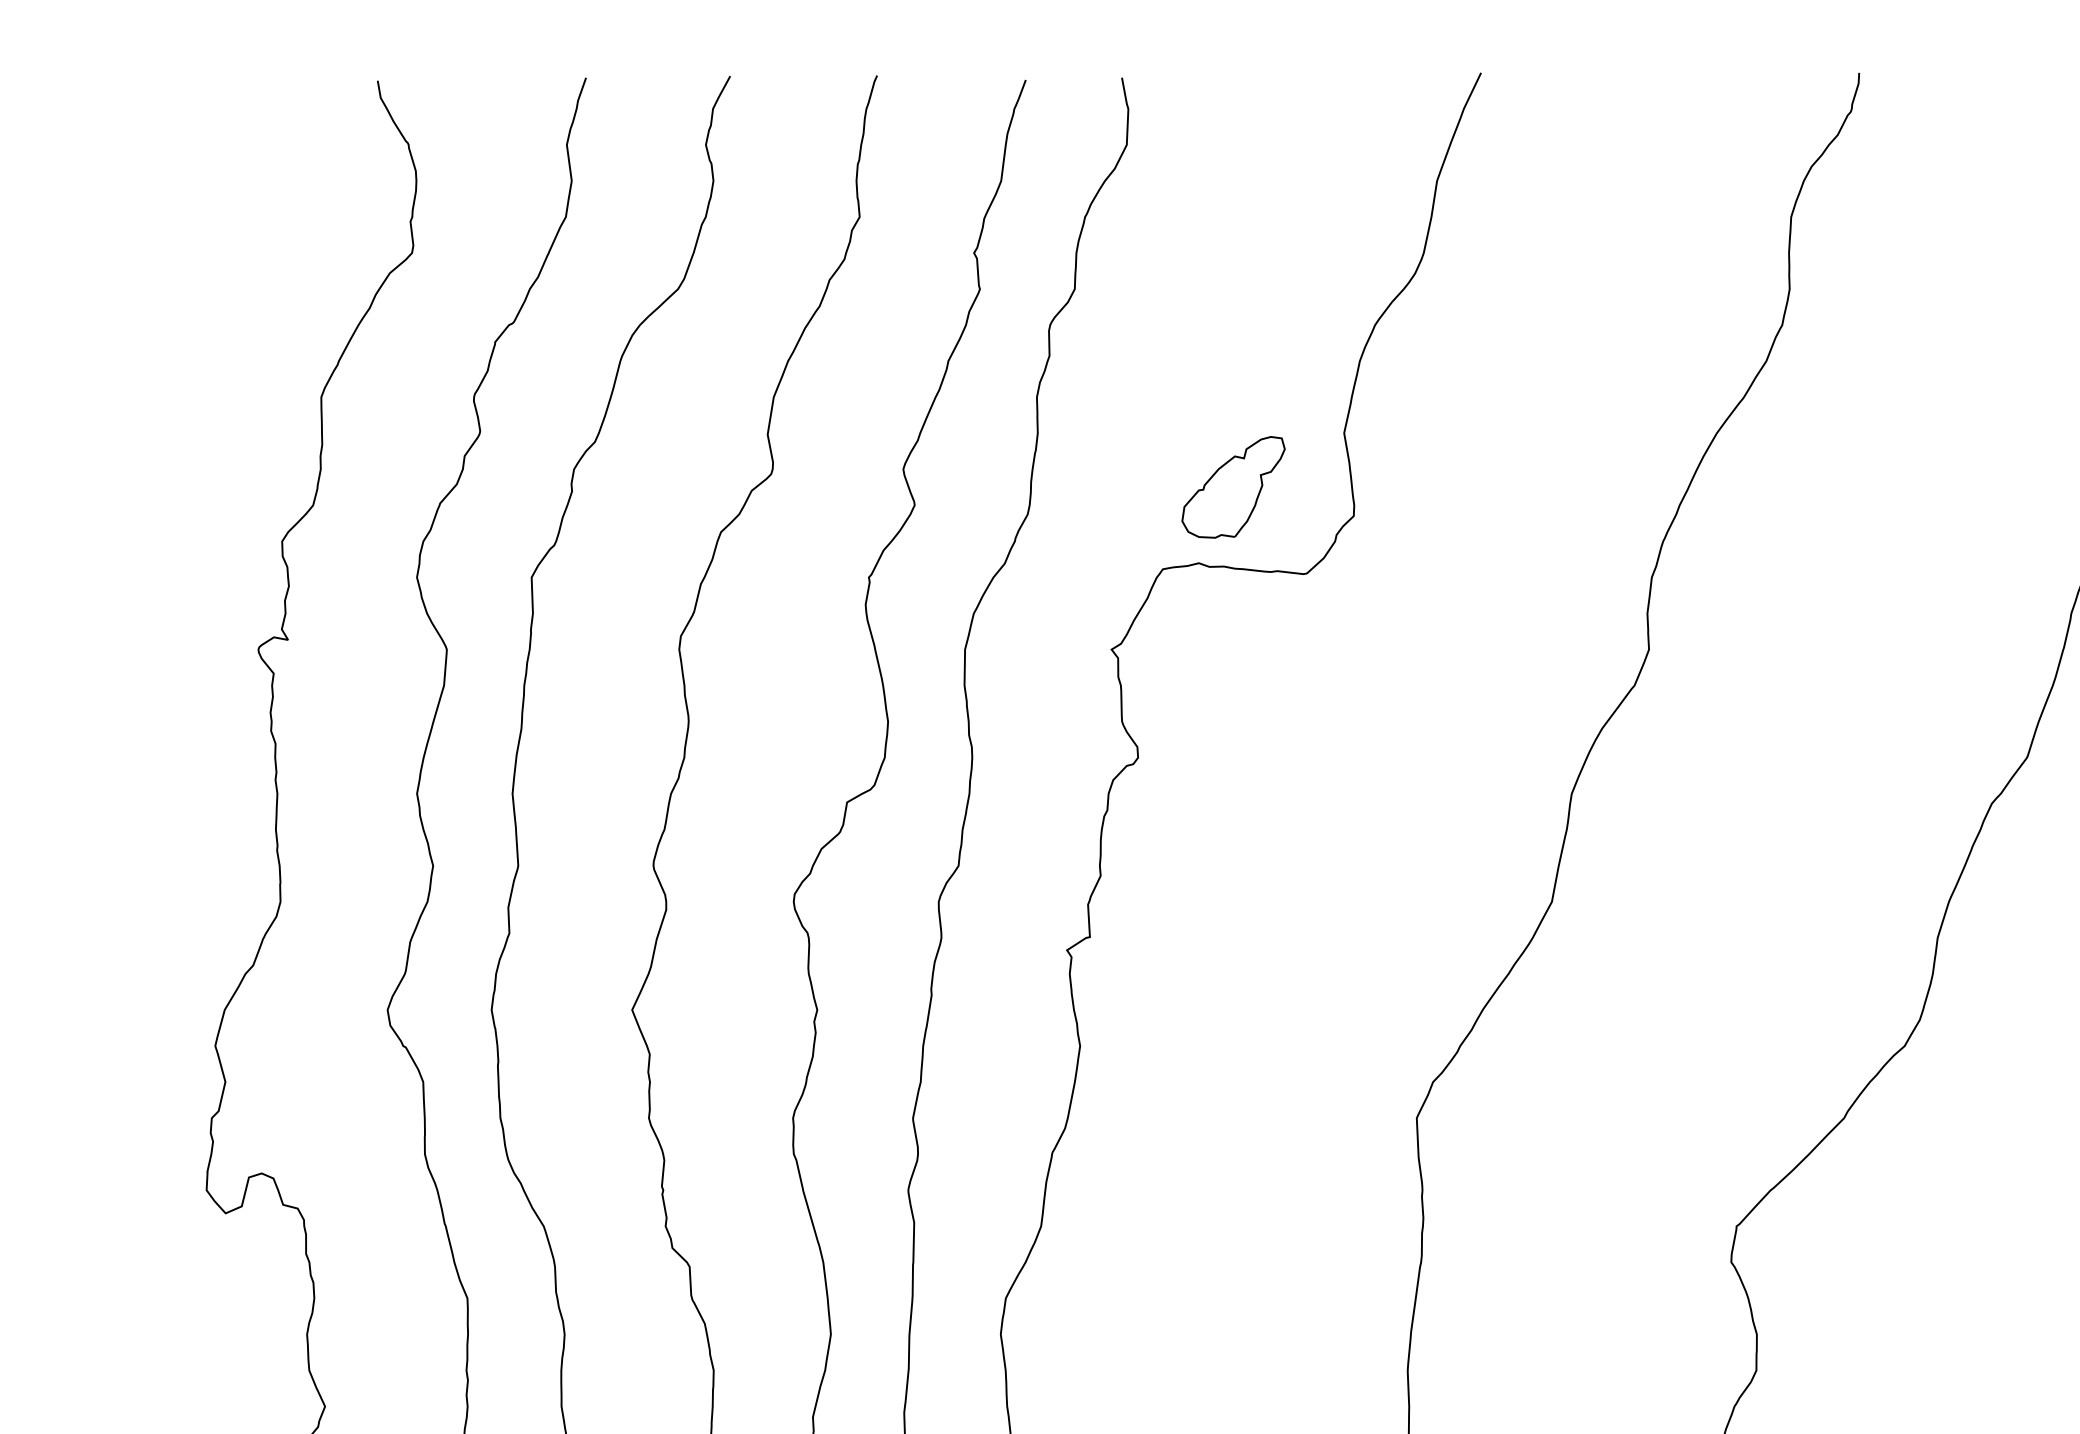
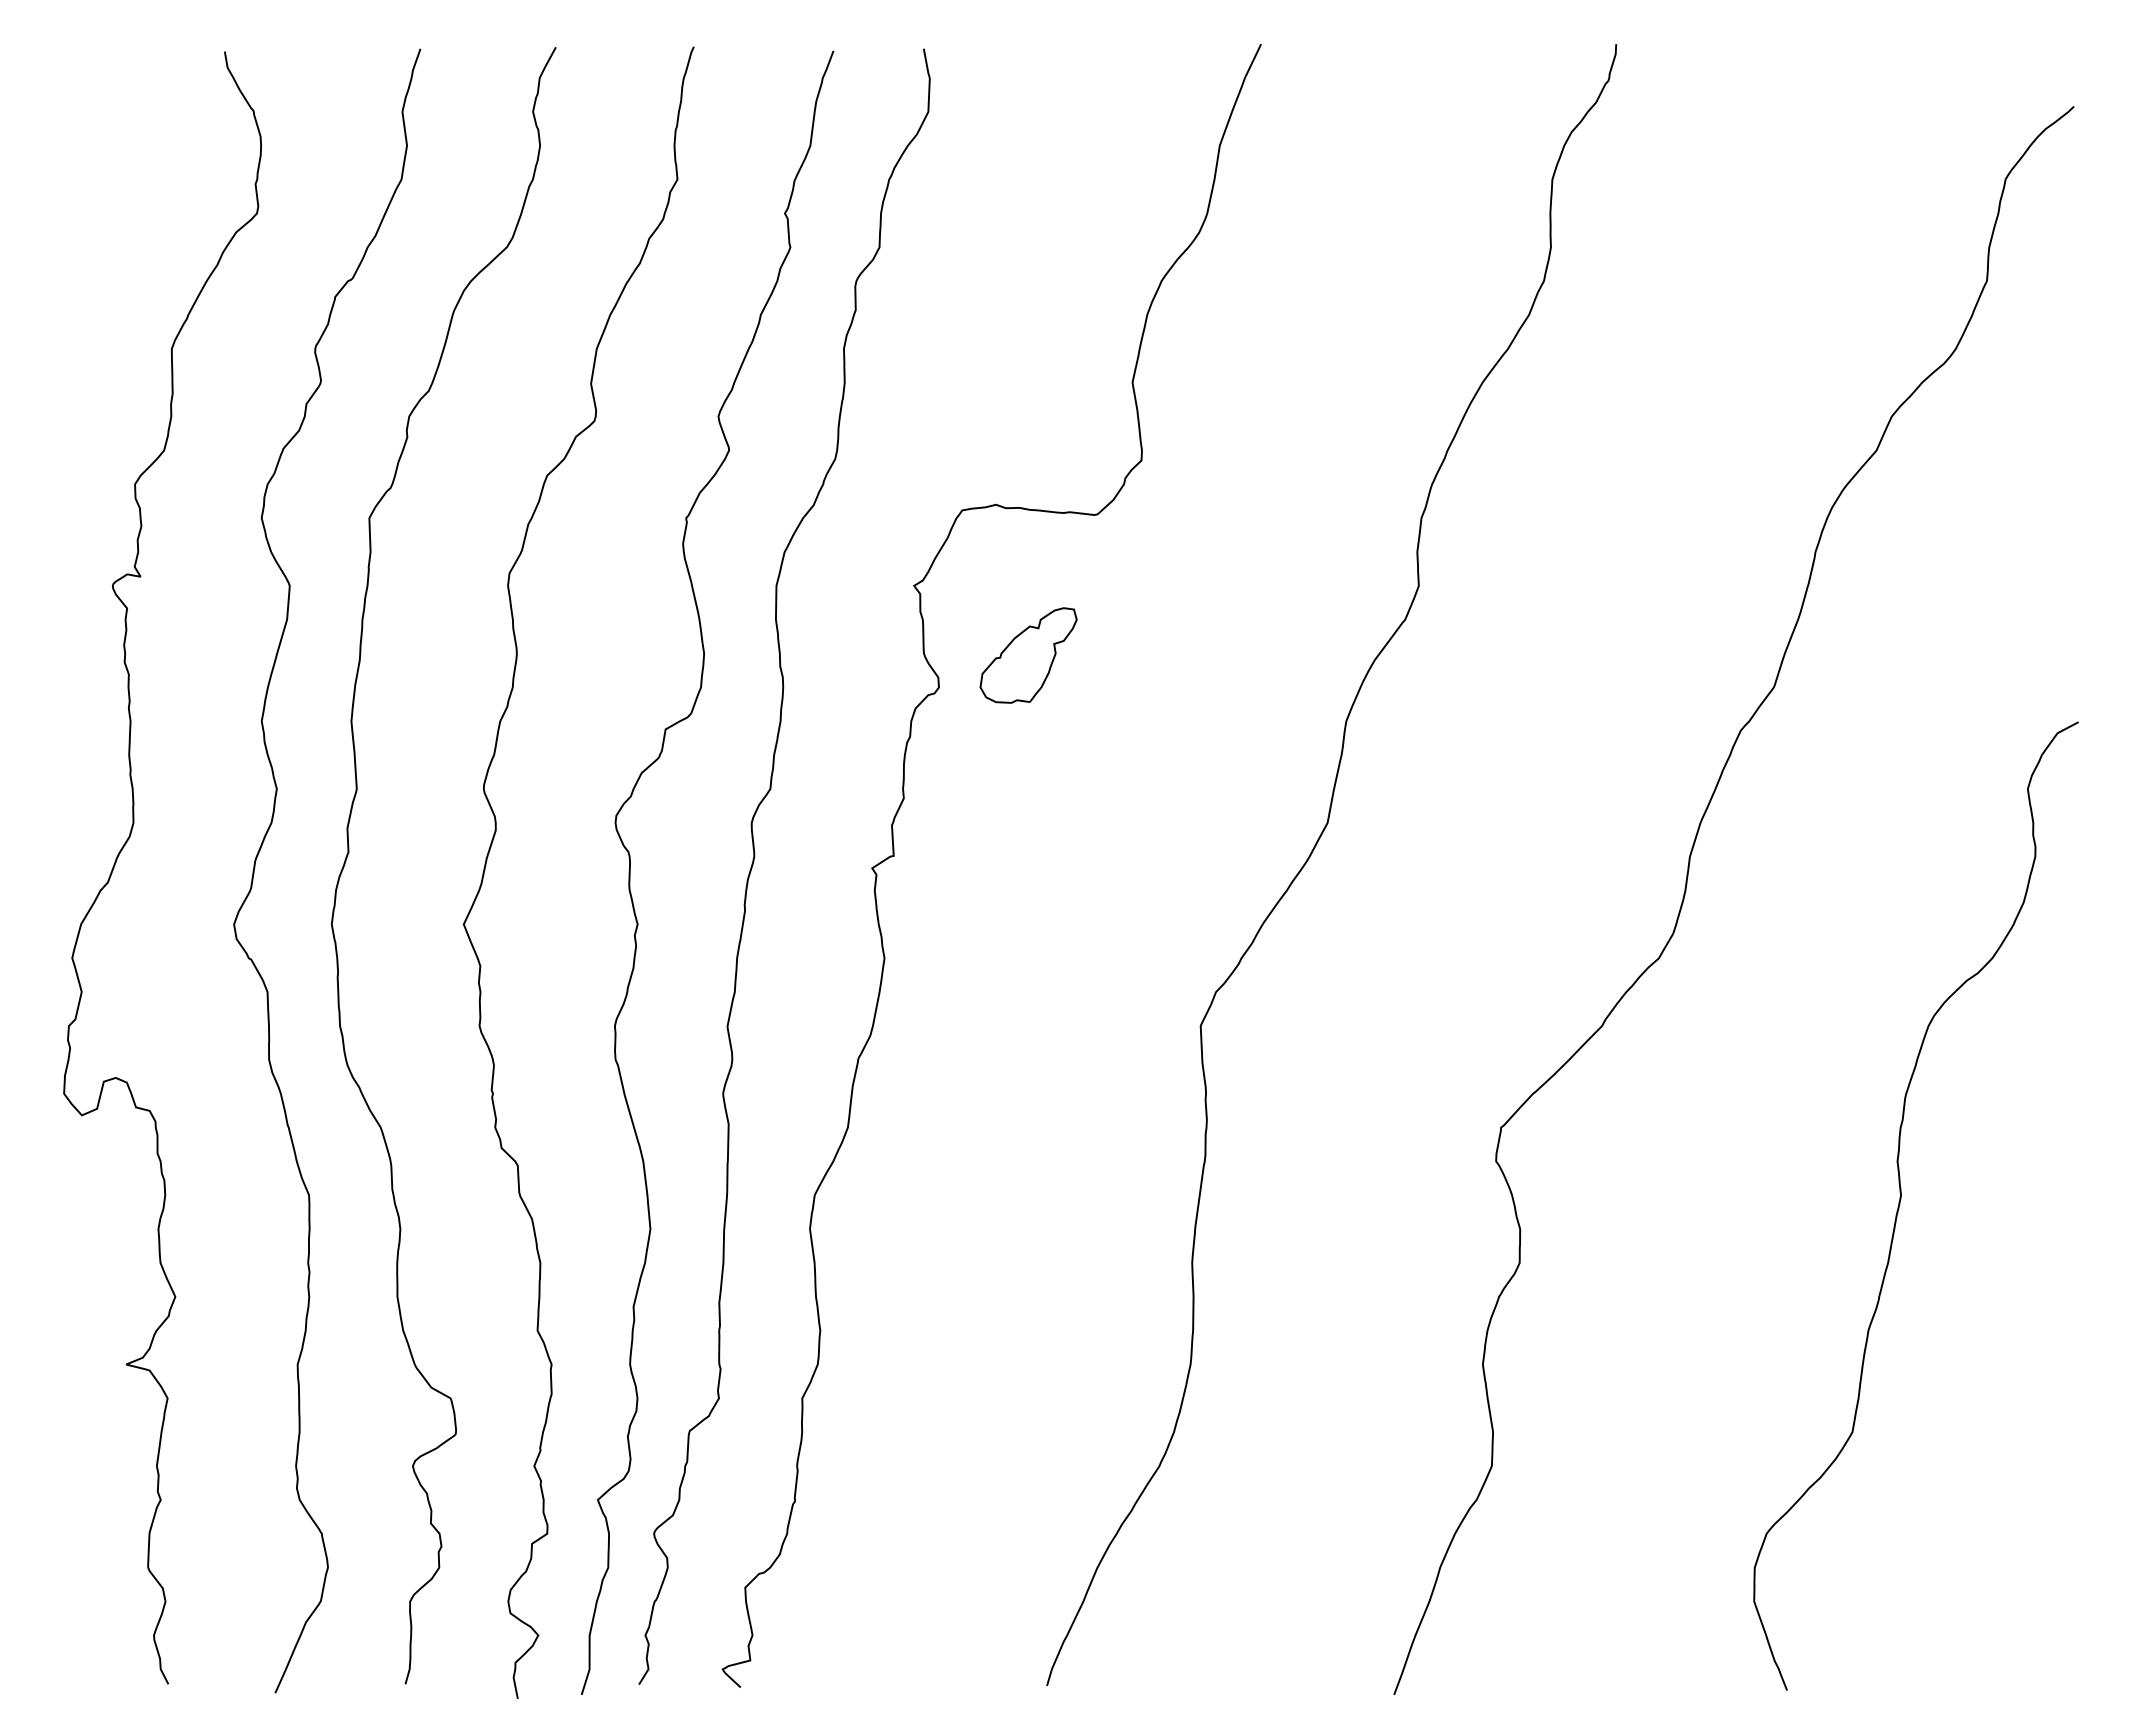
part: (1233, 487) -> (1028, 655), moved

